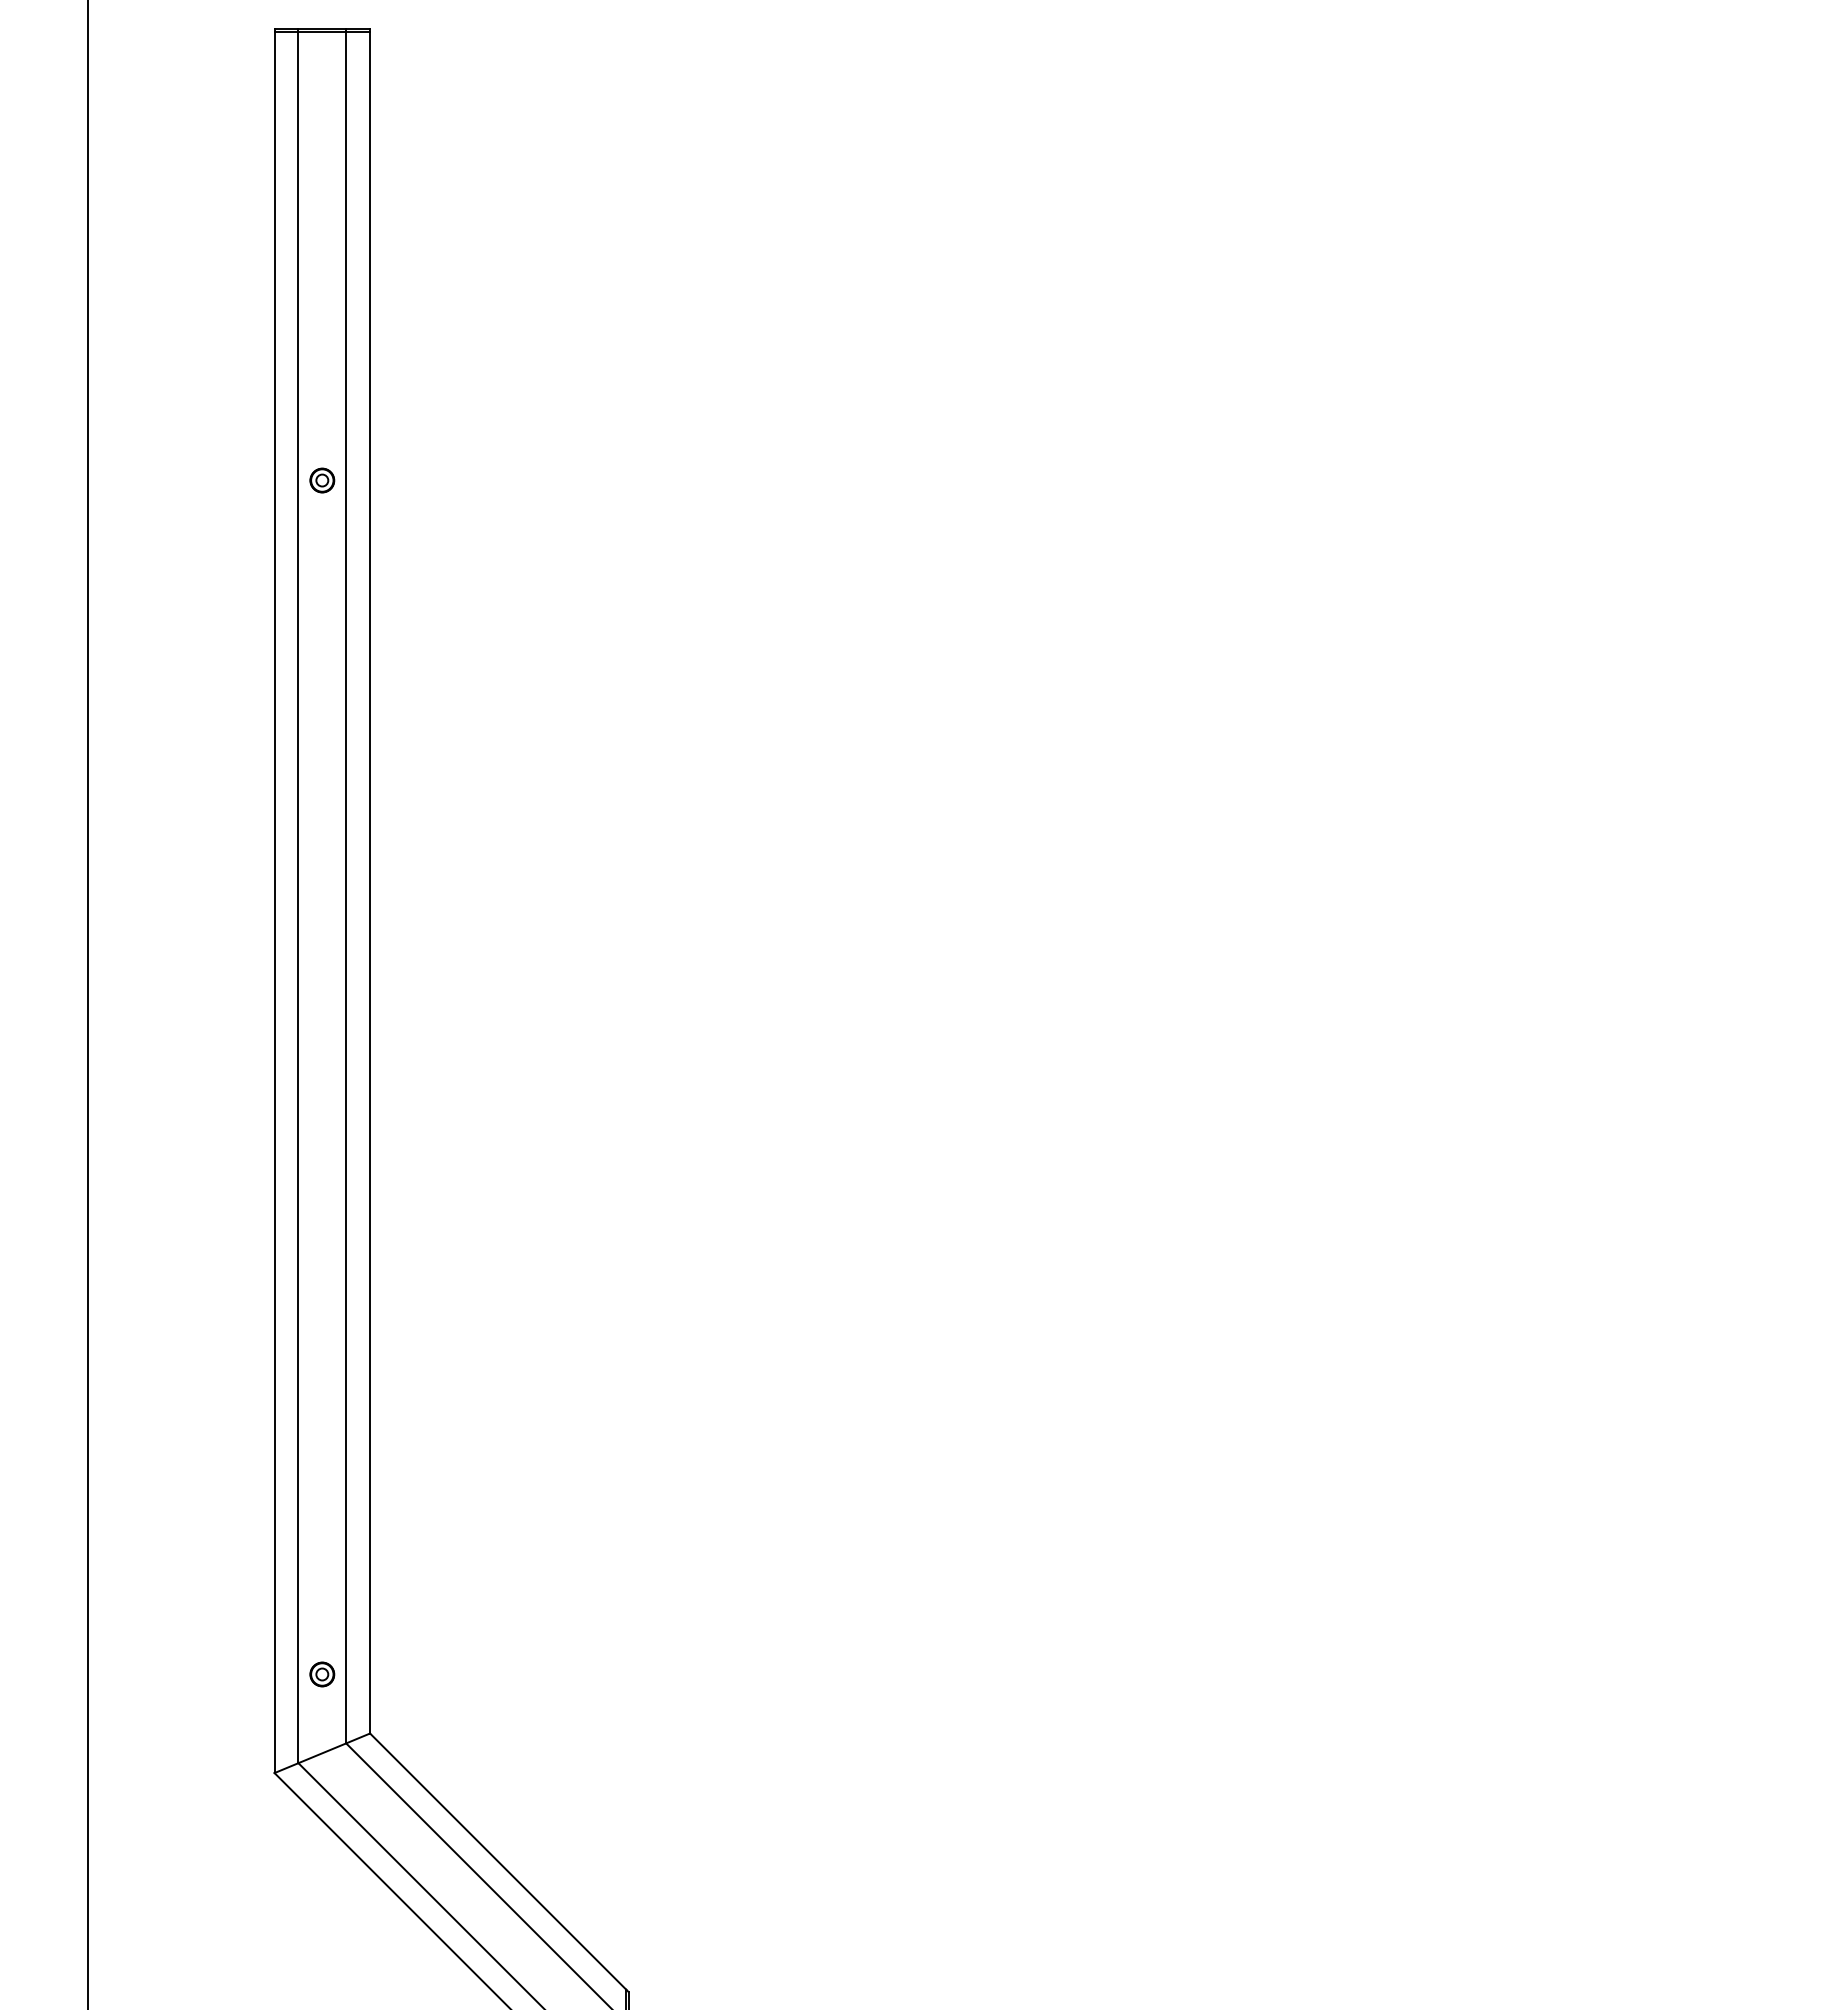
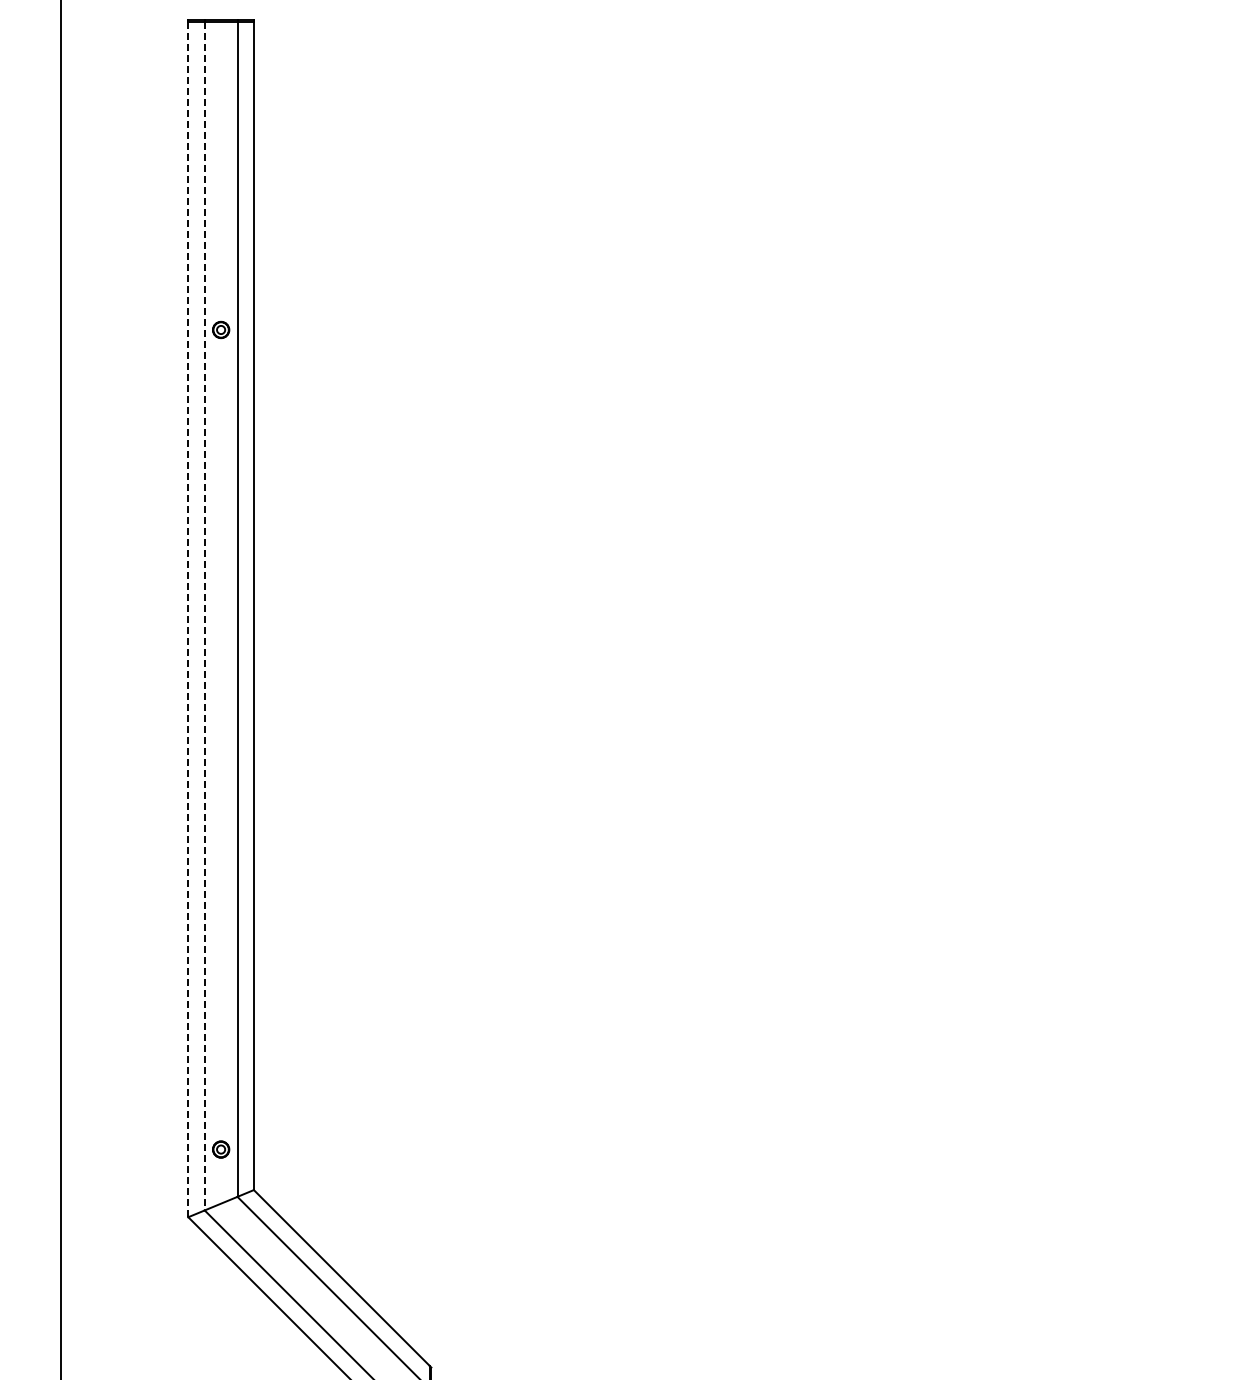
line: (298, 897) -> (204, 616), solid -> dashed
line: (274, 902) -> (188, 619), solid -> dashed

